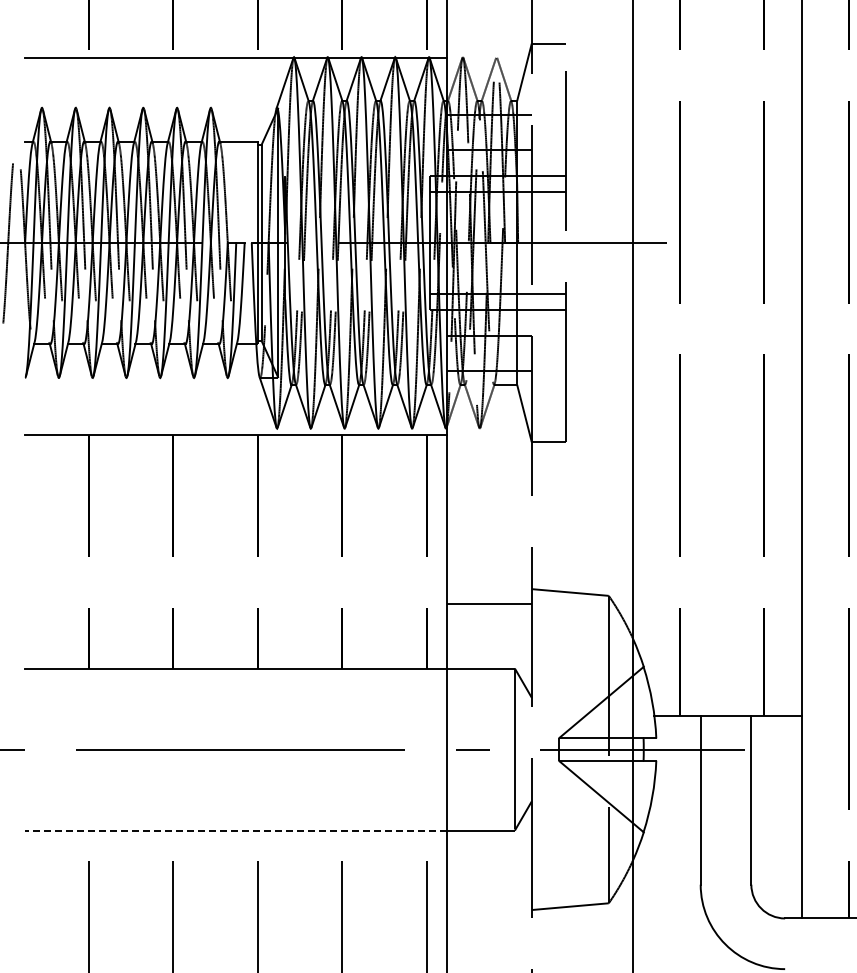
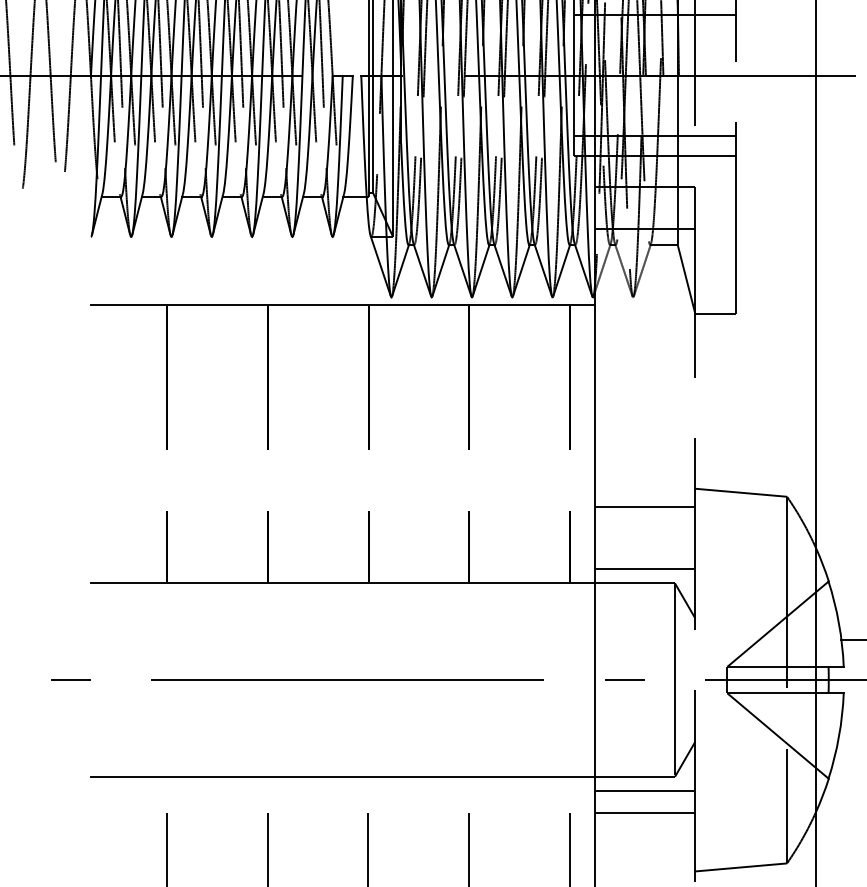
line: (489, 656) -> (644, 569), added
line: (235, 830) -> (341, 776), dashed -> solid
line: (489, 842) -> (644, 790), added
line: (489, 861) -> (644, 813), added

